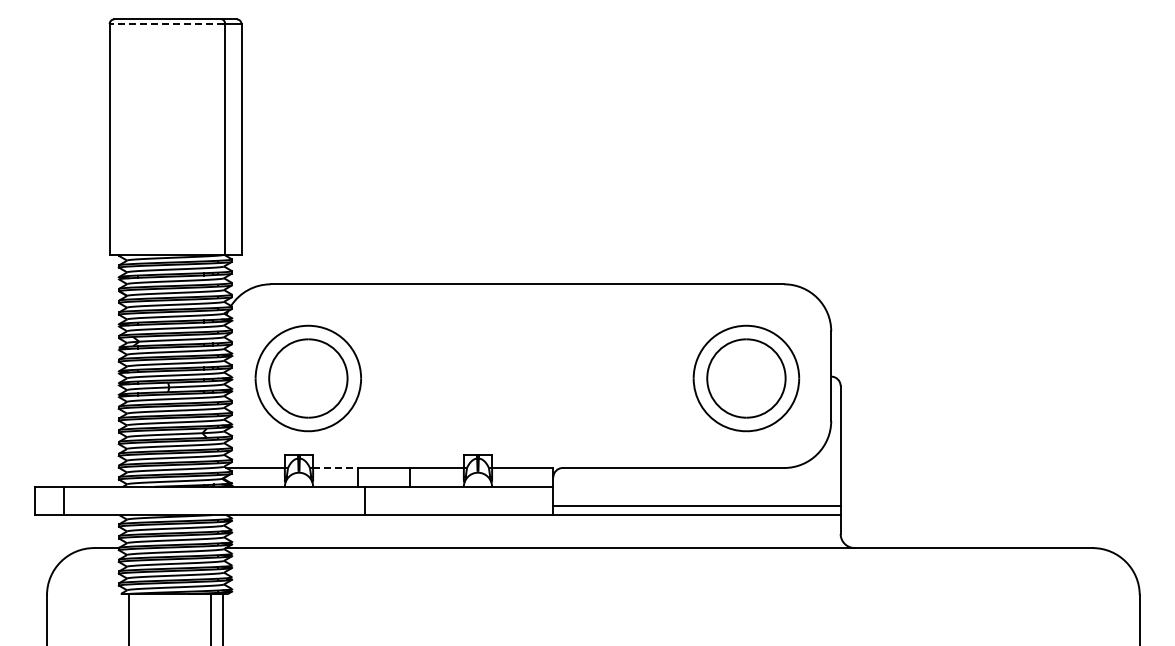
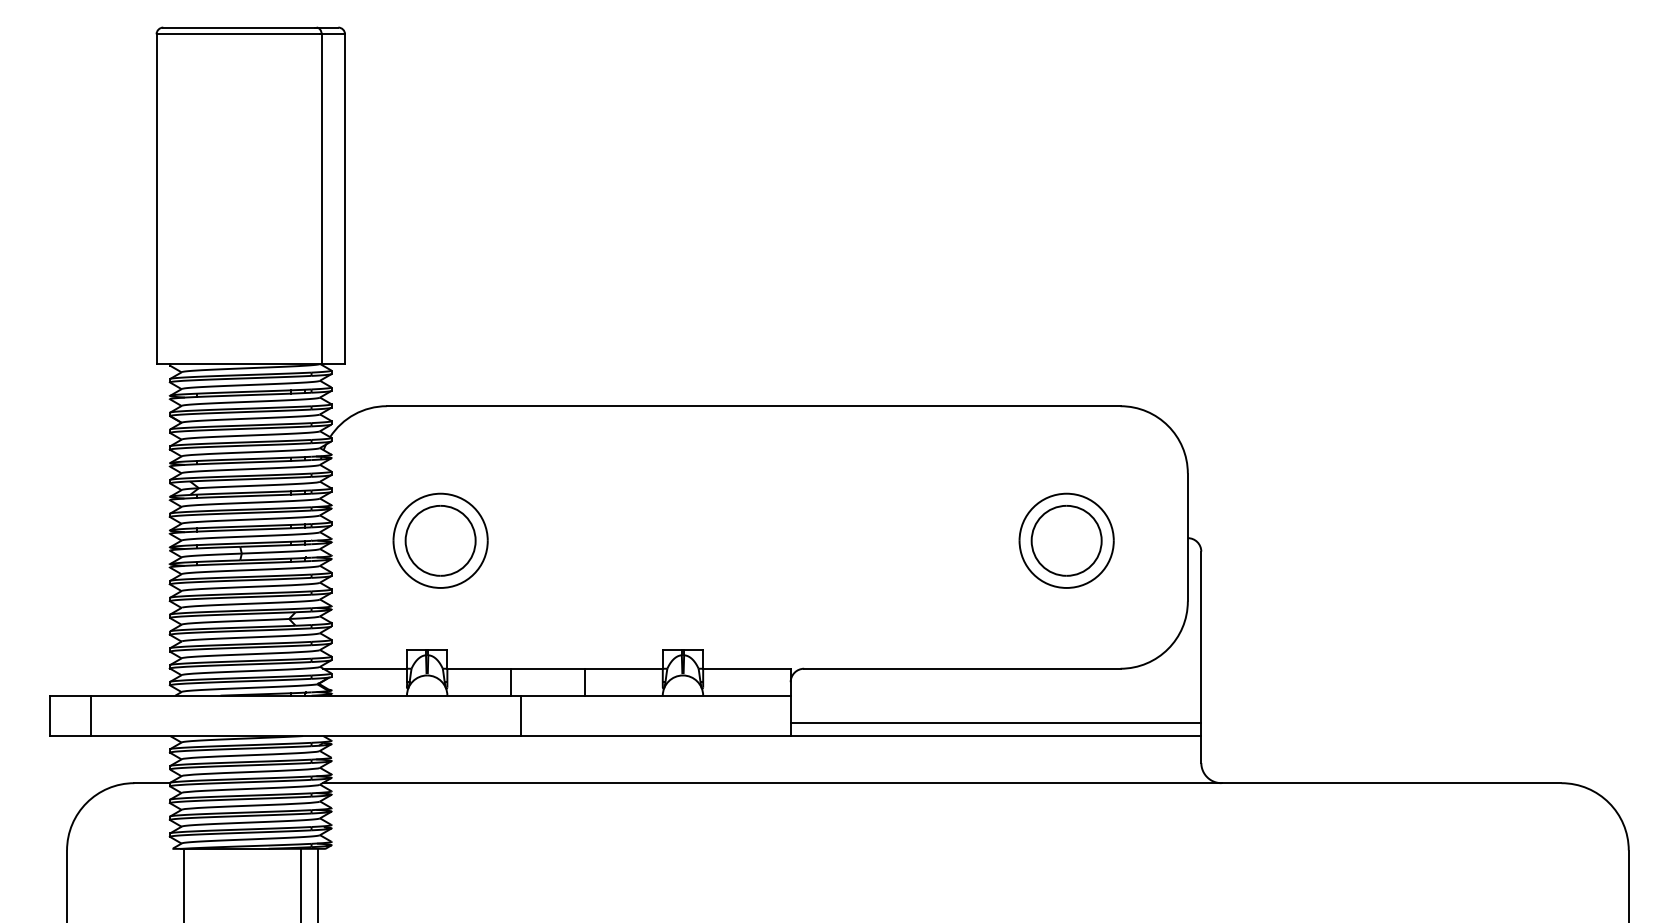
line: (166, 24) -> (237, 34), dashed -> solid
part: (308, 378) -> (440, 540), size x0.62
part: (746, 378) -> (1066, 540), size x0.62
line: (336, 468) -> (480, 669), dashed -> solid

